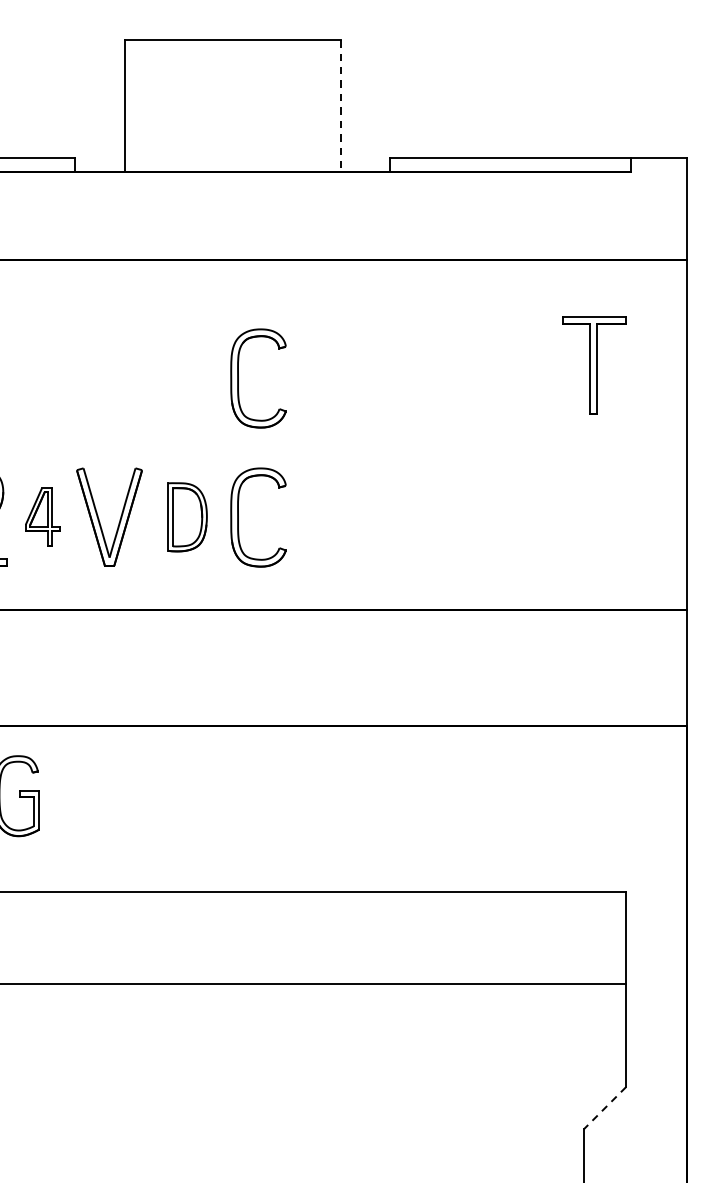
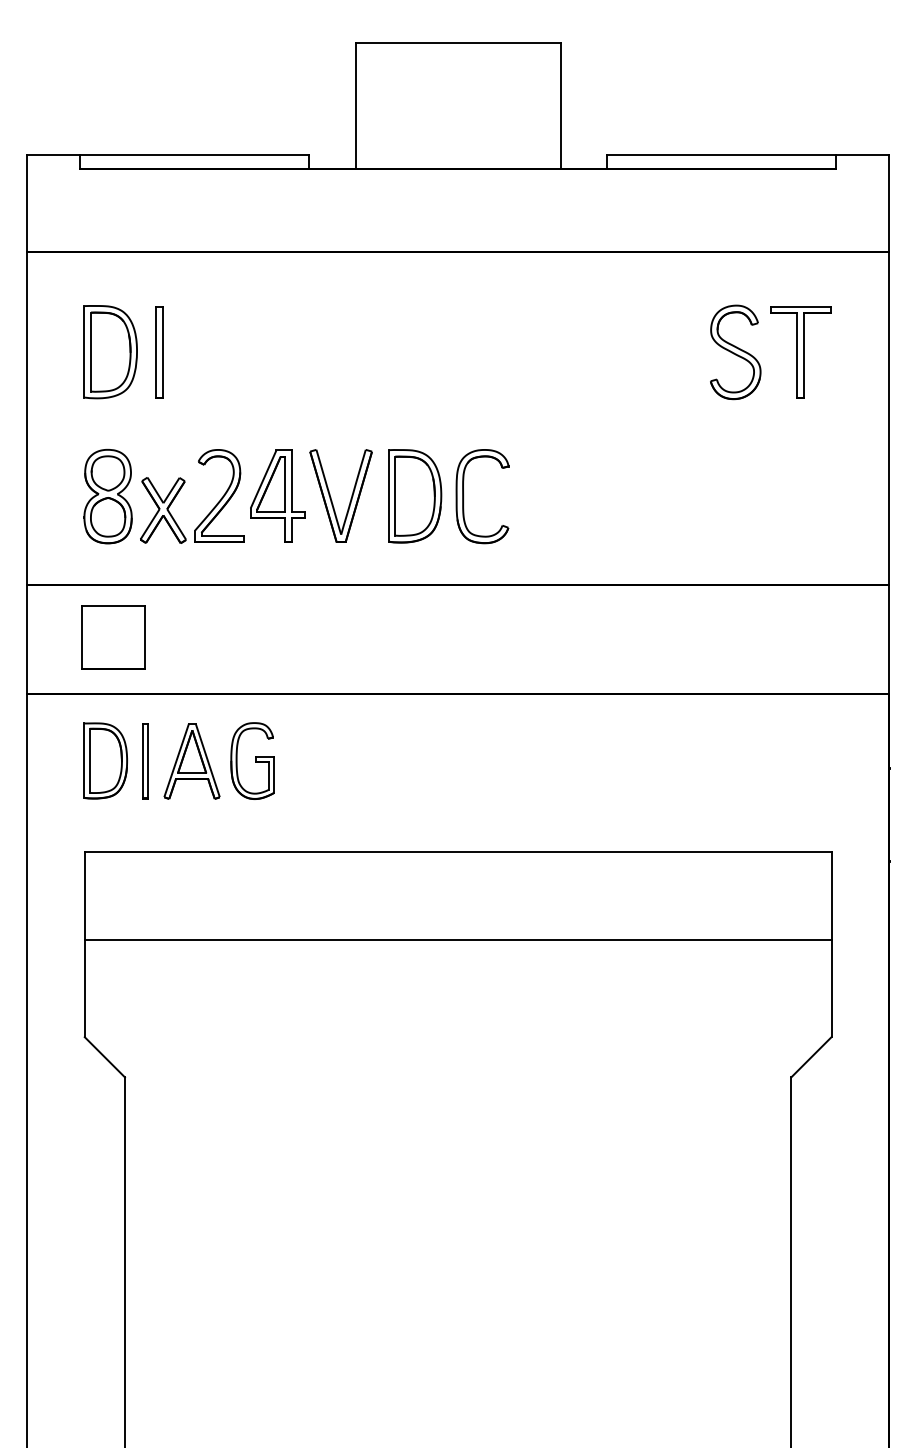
line: (340, 106) -> (560, 106), dashed -> solid
part: (524, 365) -> (735, 352), added
part: (238, 378) -> (463, 364), removed
part: (42, 516) -> (277, 495), size x1.67
part: (187, 517) -> (415, 496), size x1.43
line: (605, 1108) -> (811, 1057), dashed -> solid

